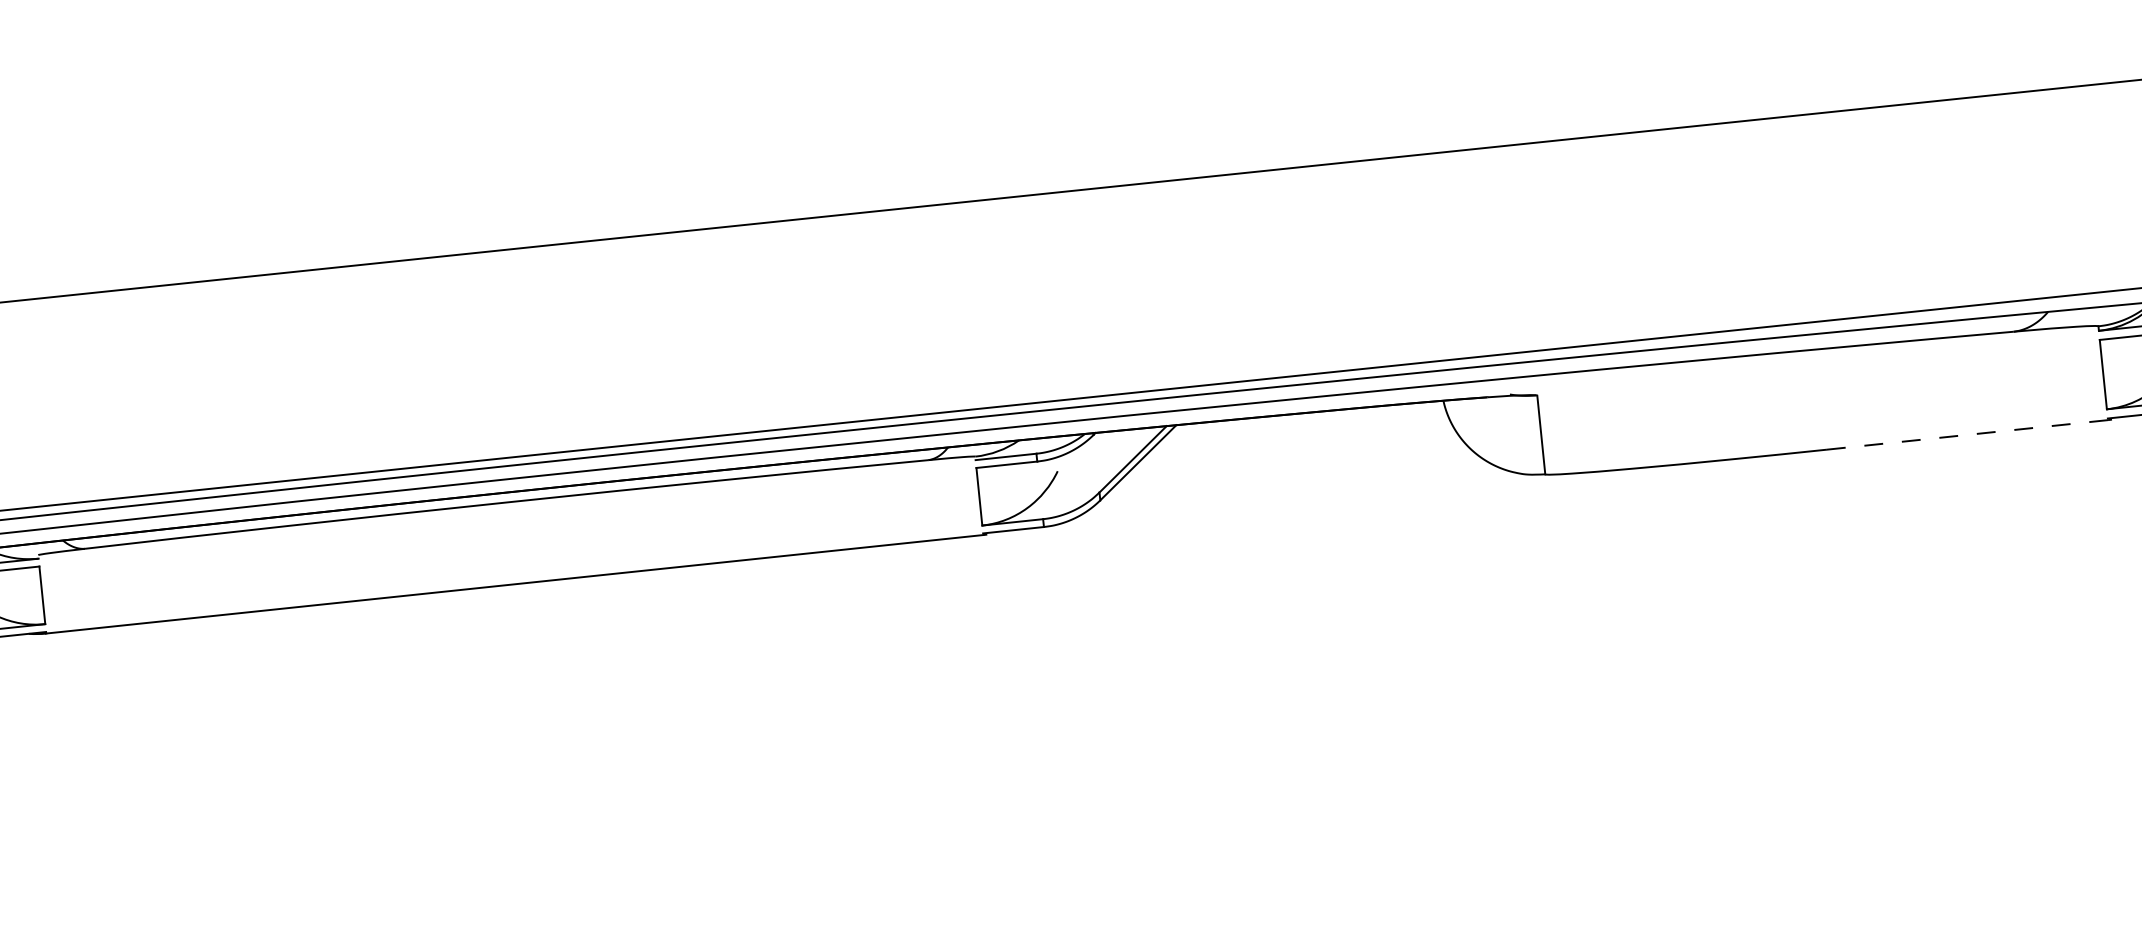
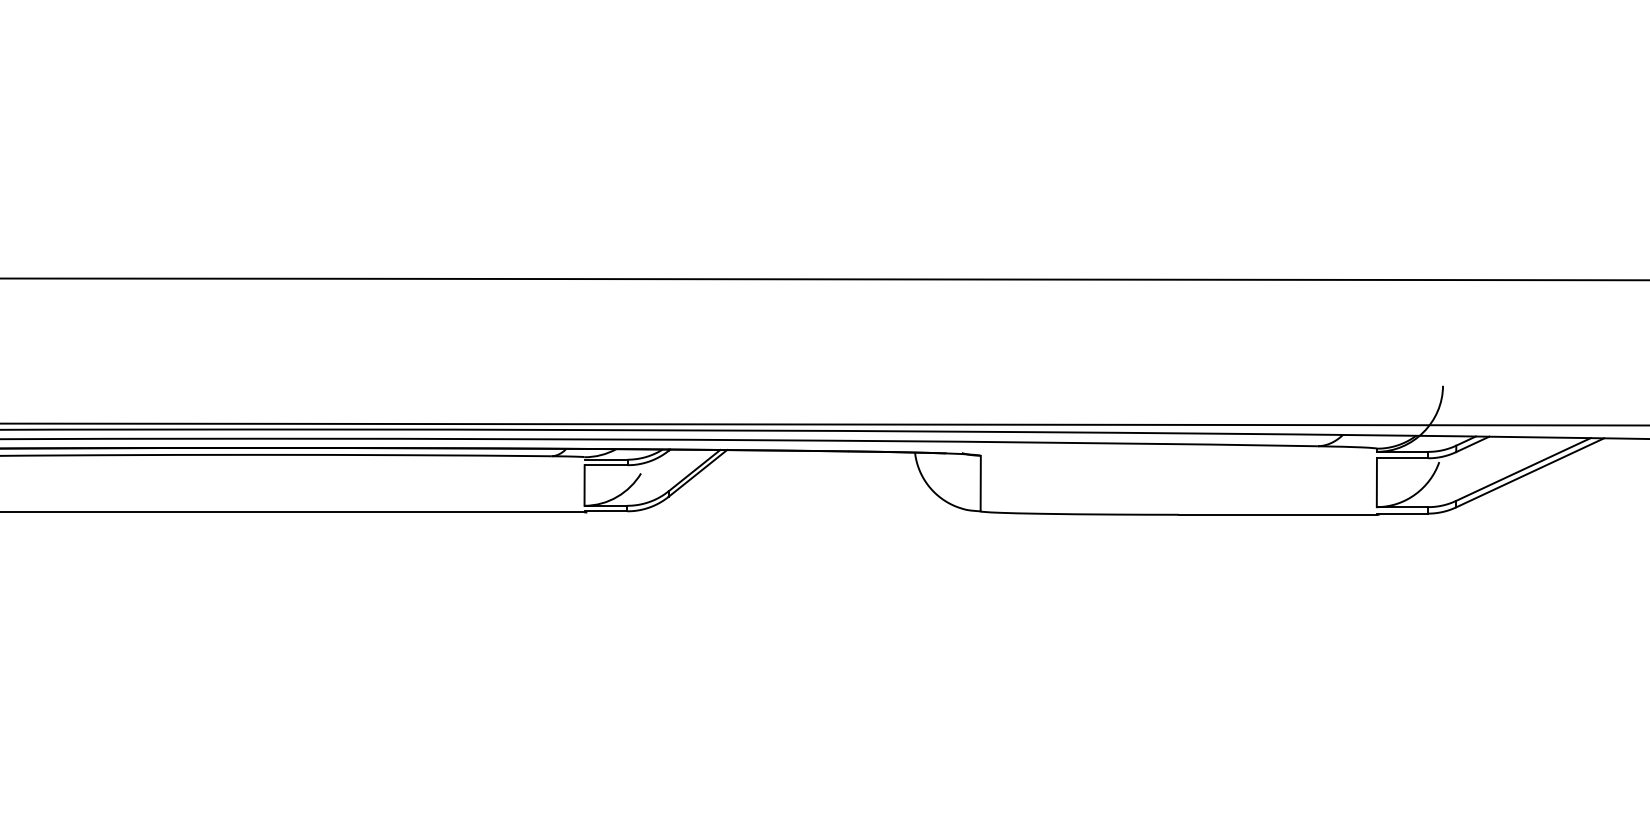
line: (1968, 434) -> (1278, 514), dashed -> solid

